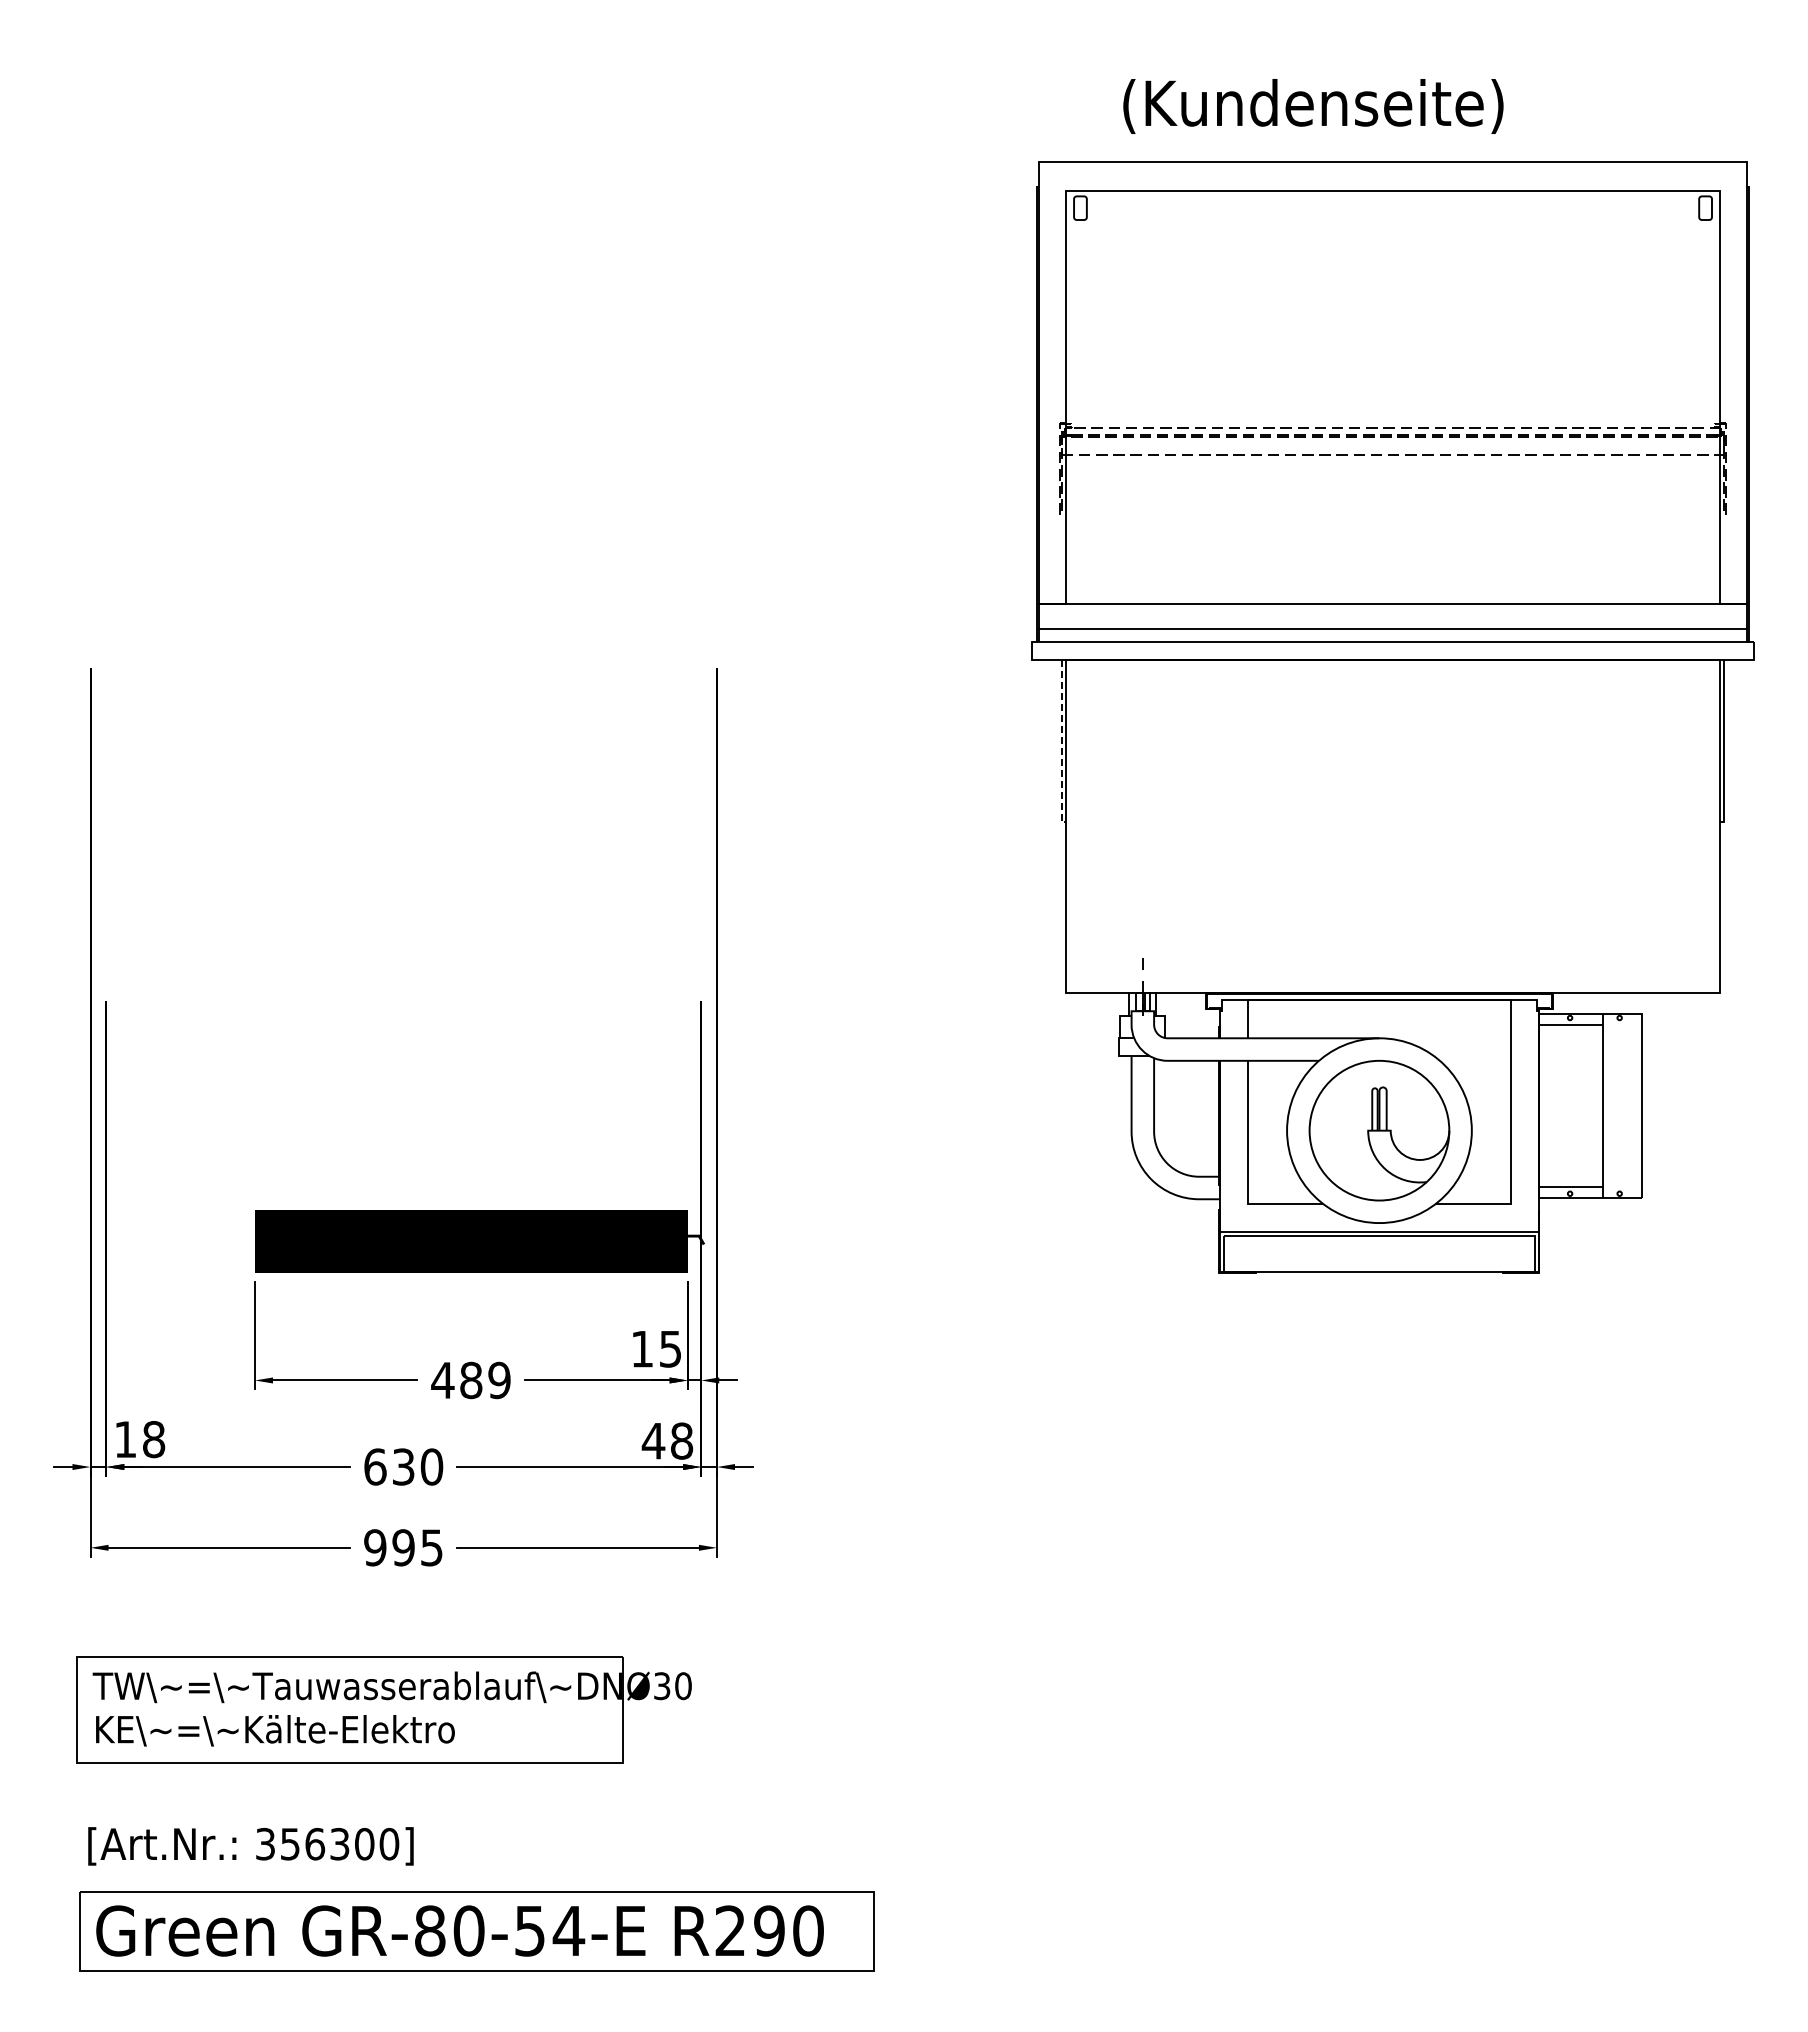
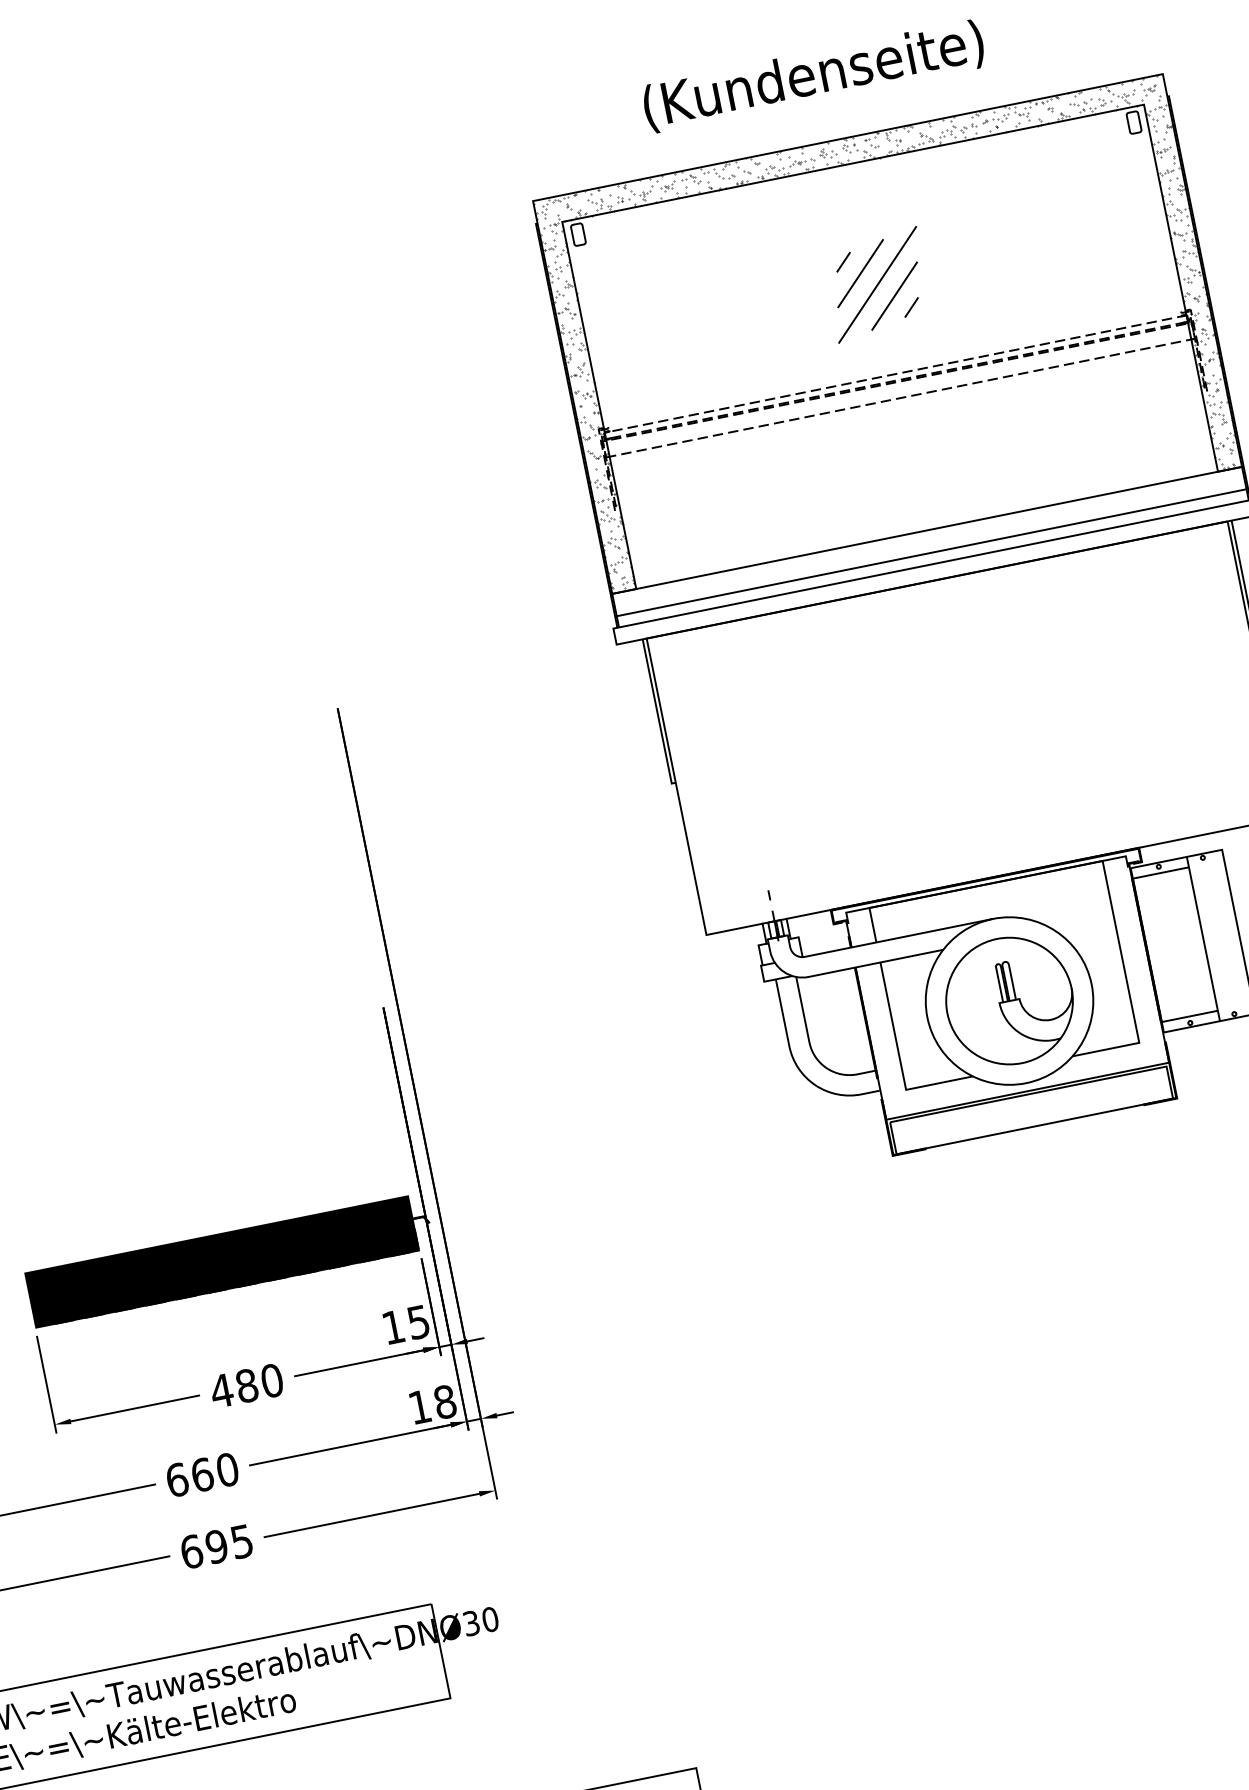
text: (1313, 106) -> (813, 76), moved
part: (1392, 327) -> (877, 284), added
hatch: (1392, 381) -> (886, 332), added
line: (1061, 744) -> (657, 714), dashed -> solid
text: (499, 1380) -> (272, 1380), 489 -> 480
text: (653, 1441) -> (419, 1407), 48 -> 18
text: (403, 1466) -> (202, 1474), 630 -> 660
text: (375, 1547) -> (191, 1551), 995 -> 695

